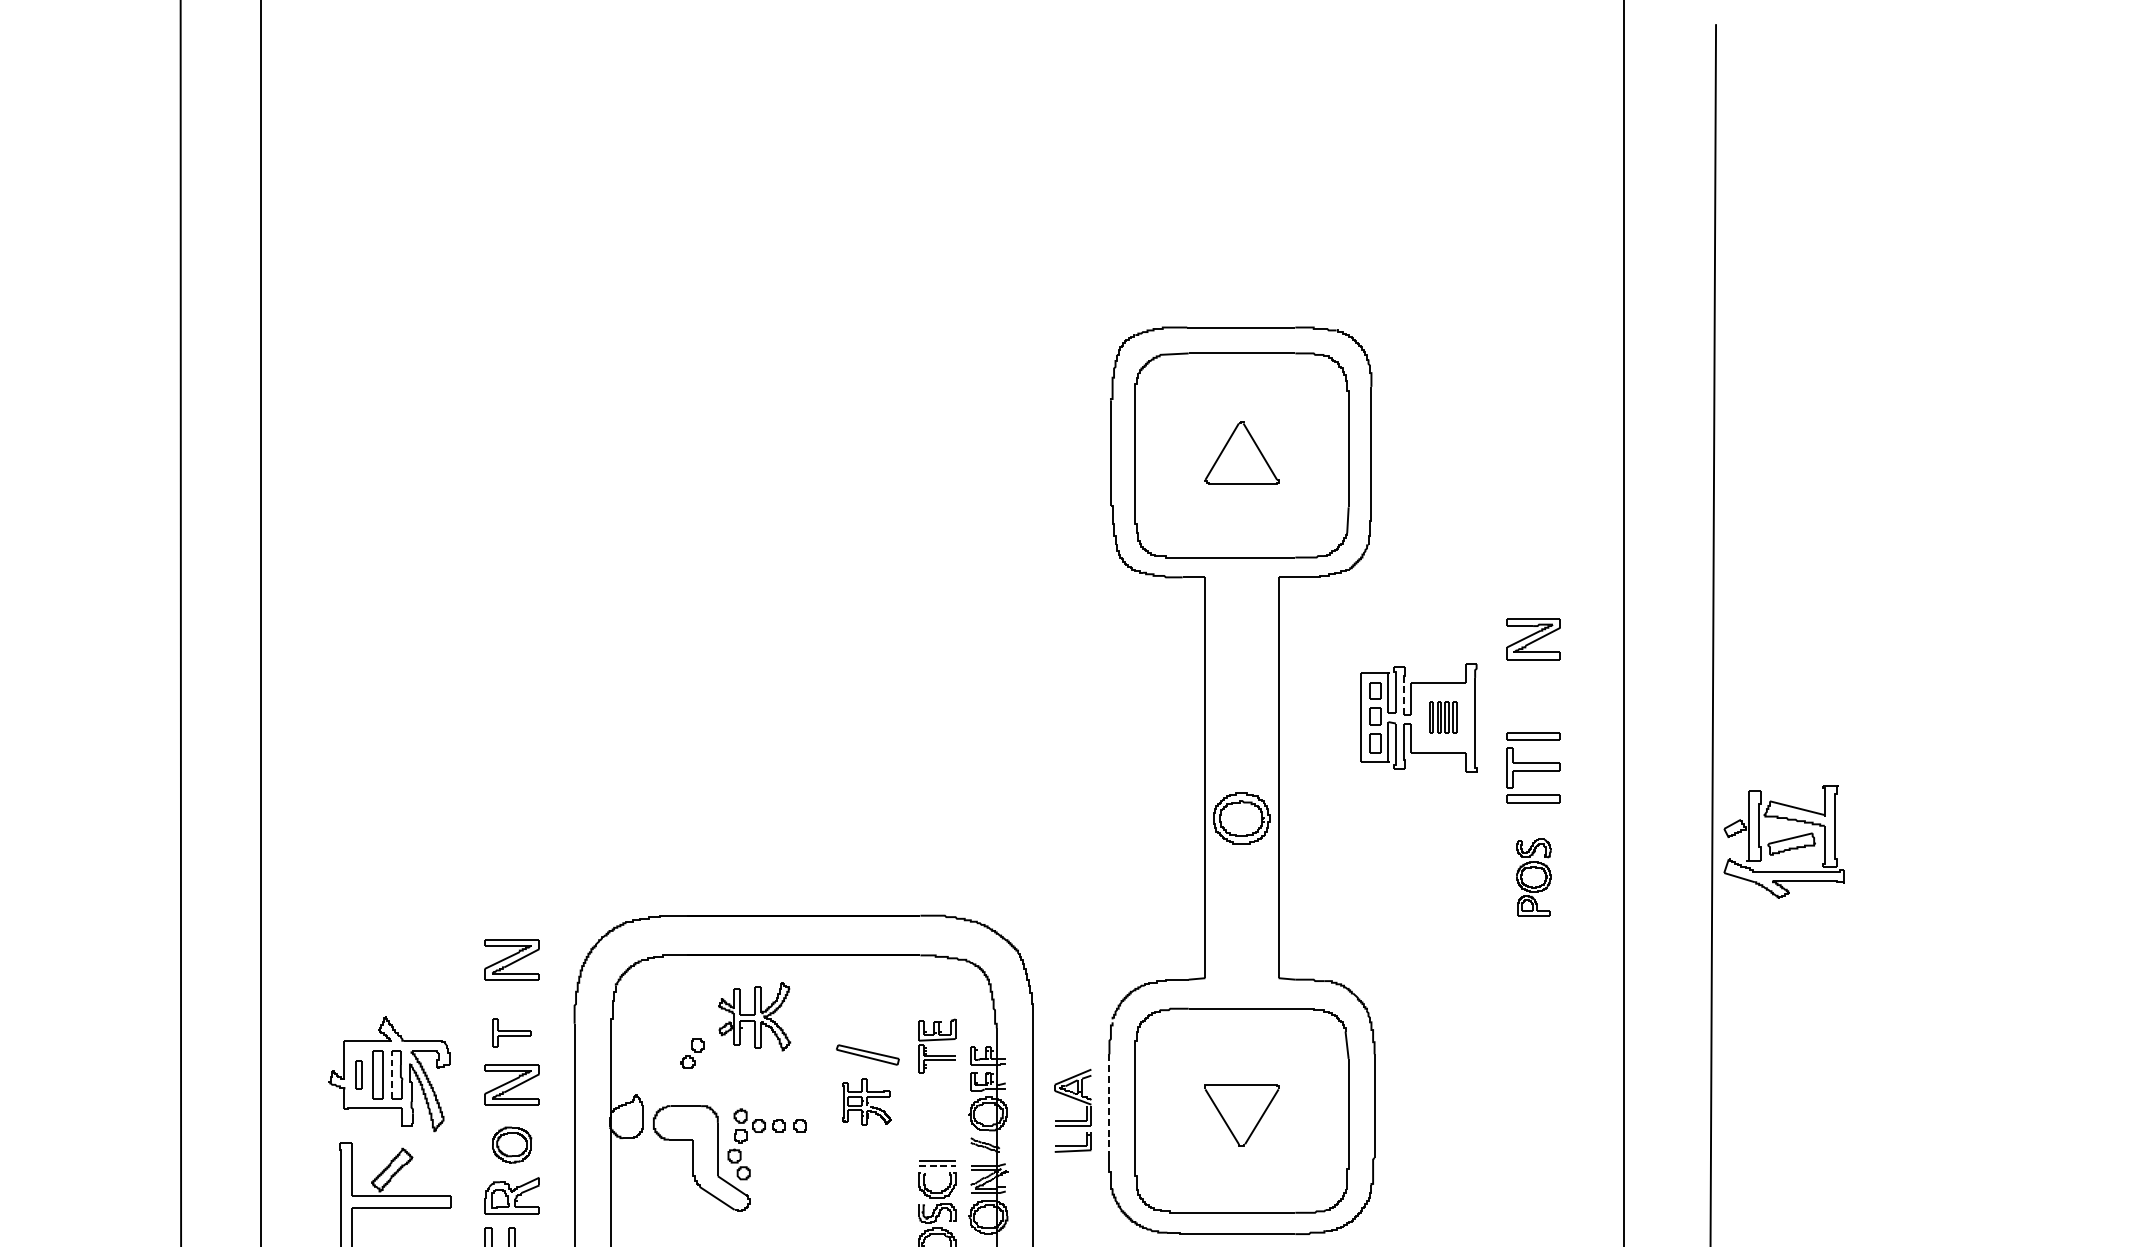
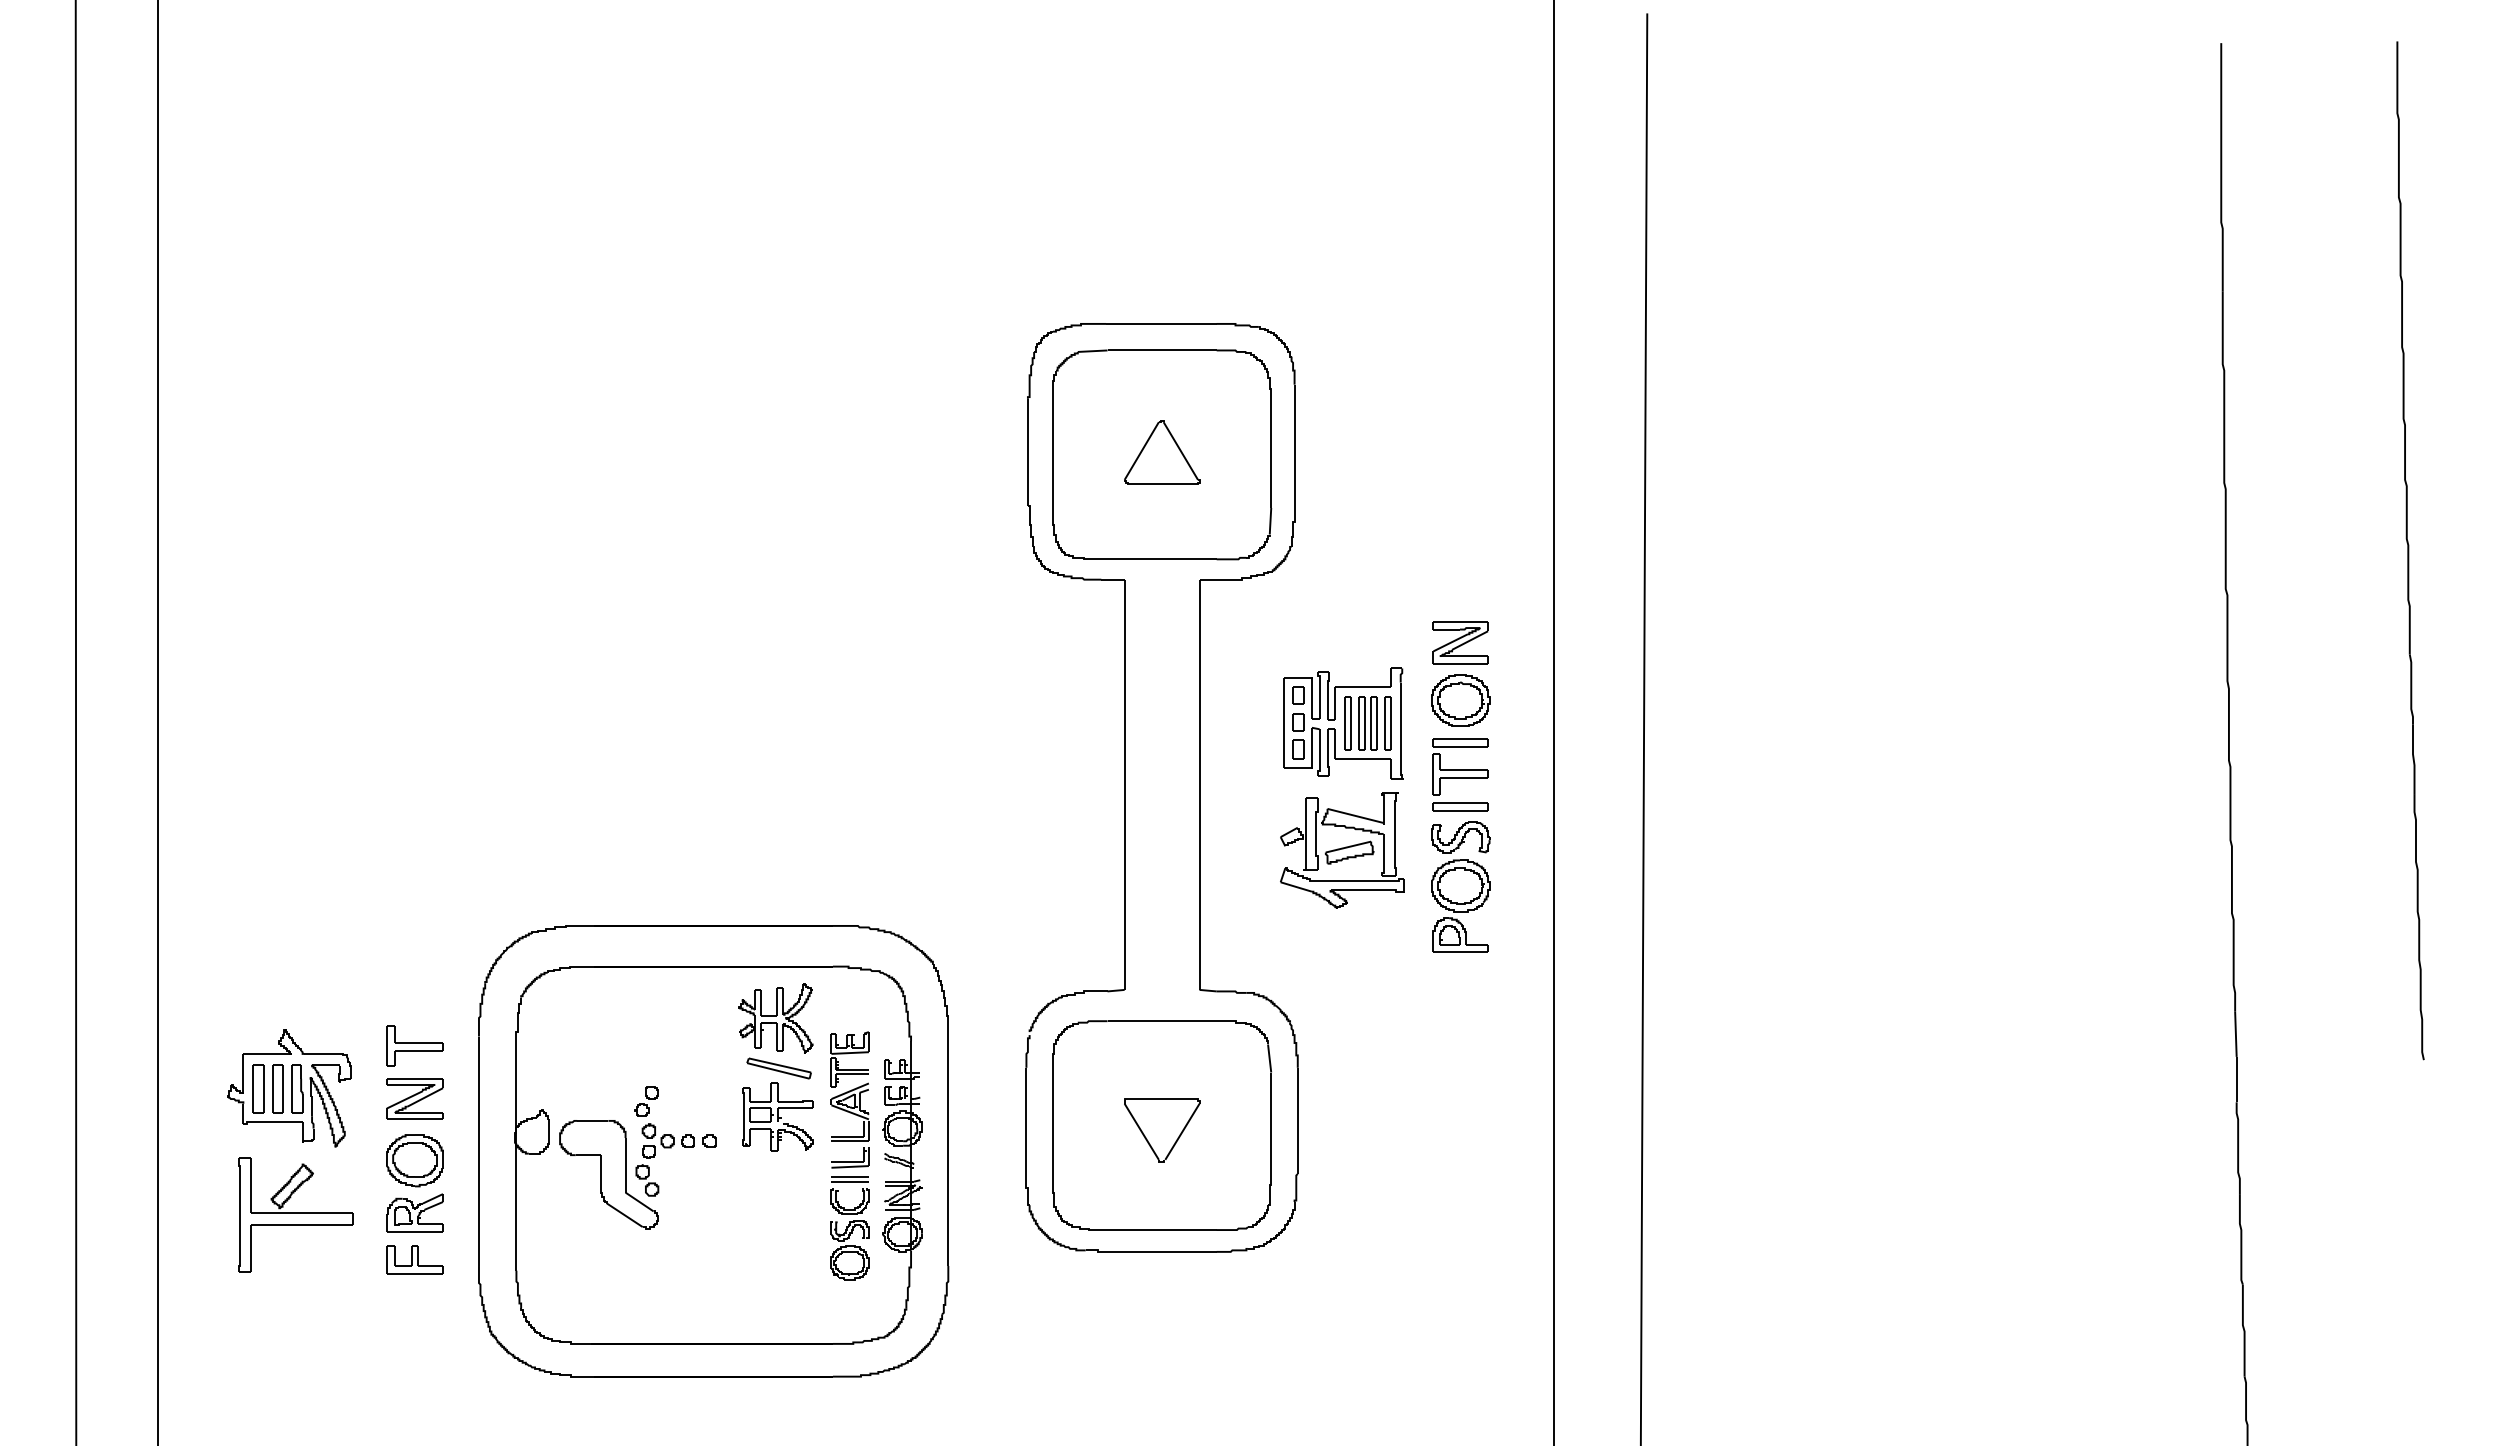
line: (1403, 698) -> (1327, 703), dashed -> solid
part: (1442, 717) -> (1367, 723), size x1.67
part: (1241, 818) -> (1460, 700), moved
part: (1784, 841) -> (1342, 850), moved
part: (1533, 877) -> (1460, 886), size x1.67
part: (511, 959) -> (414, 970), removed
part: (753, 1016) -> (775, 1018), moved
part: (511, 1032) -> (414, 1045), size x1.43
part: (692, 1053) -> (646, 1101), moved
part: (359, 1074) -> (258, 1088), size x1.67
line: (391, 1074) -> (291, 1088), dashed -> solid
part: (866, 1101) -> (777, 1116), size x1.43
line: (1109, 1105) -> (1026, 1120), dashed -> solid
part: (1072, 1121) -> (849, 1136), moved
part: (511, 1144) -> (414, 1160), size x1.43
line: (937, 1165) -> (850, 1181), dashed -> solid

